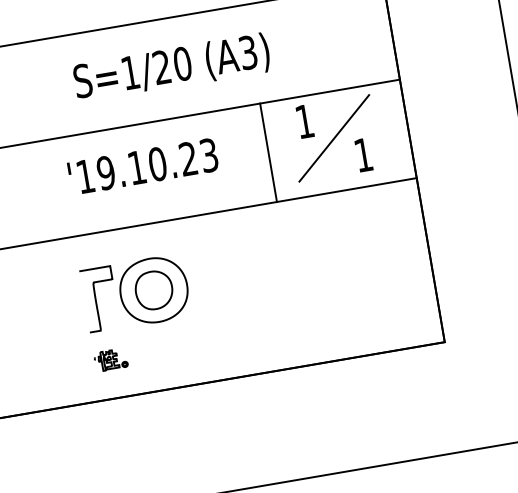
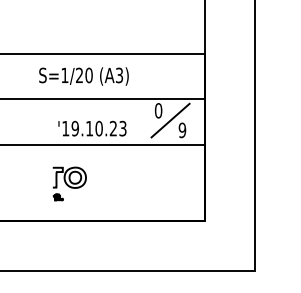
text: (170, 68) -> (83, 76), moved
text: (304, 120) -> (158, 110), 1 -> 0
line: (267, 151) -> (139, 121), removed
text: (363, 155) -> (182, 130), 1 -> 9
text: (143, 166) -> (92, 128), moved
part: (139, 311) -> (69, 183), size x0.7

